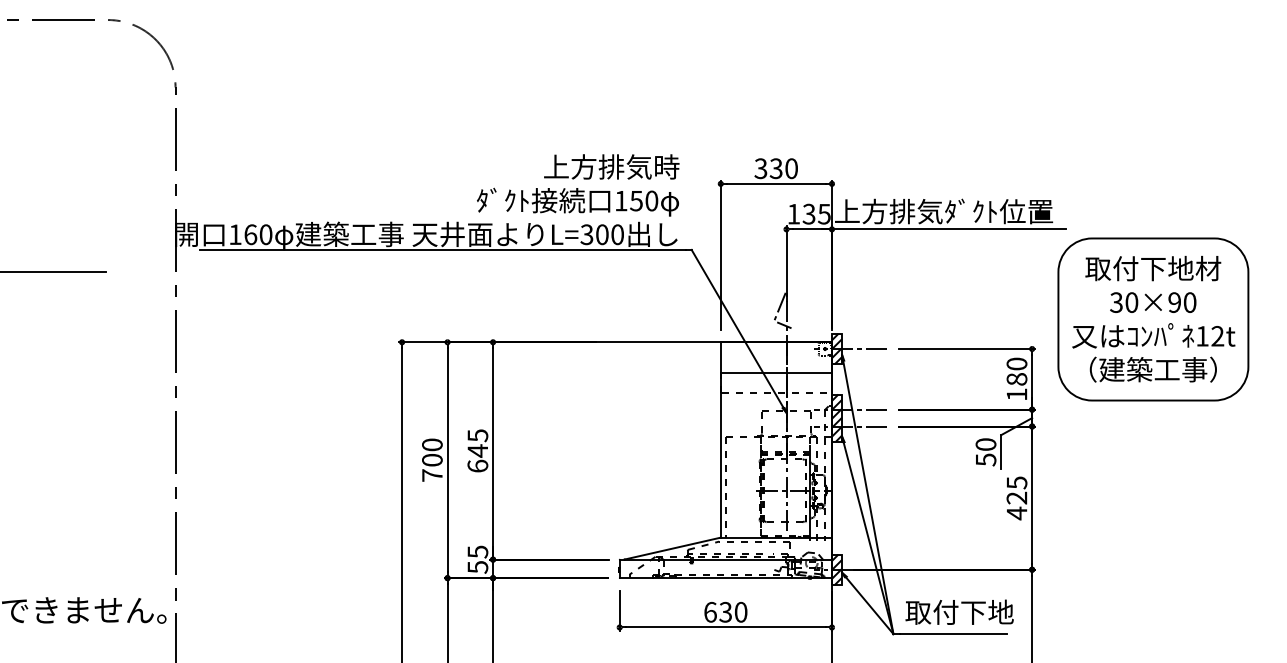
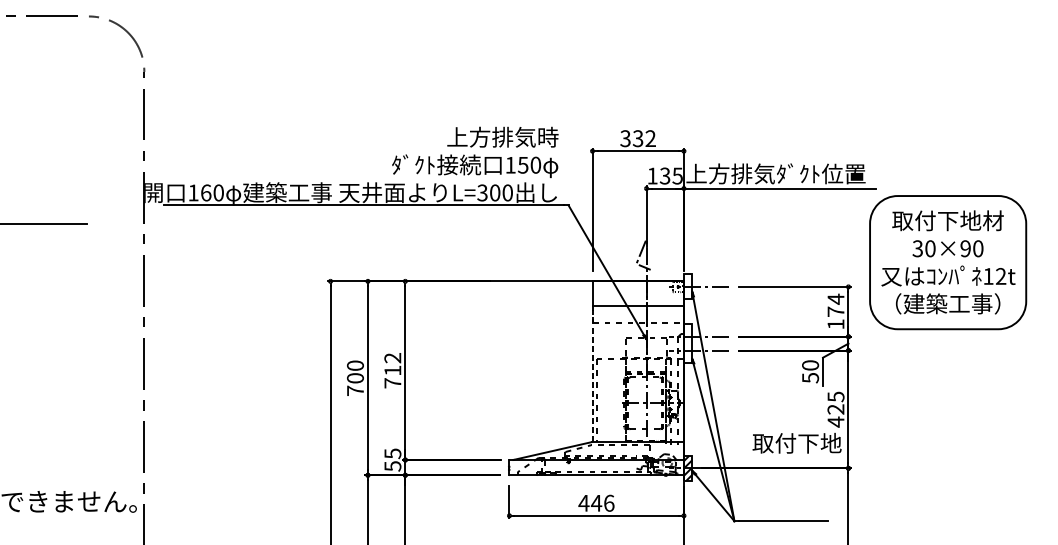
text: (791, 168) -> (650, 138), 330 -> 332
hatch: (837, 348) -> (688, 286), removed
text: (1016, 371) -> (835, 305), 180 -> 174
hatch: (837, 417) -> (688, 343), removed
text: (477, 450) -> (392, 370), 645 -> 712
line: (720, 455) -> (592, 374), solid -> dashed
text: (725, 611) -> (596, 502), 630 -> 446
text: (959, 611) -> (796, 442), moved

